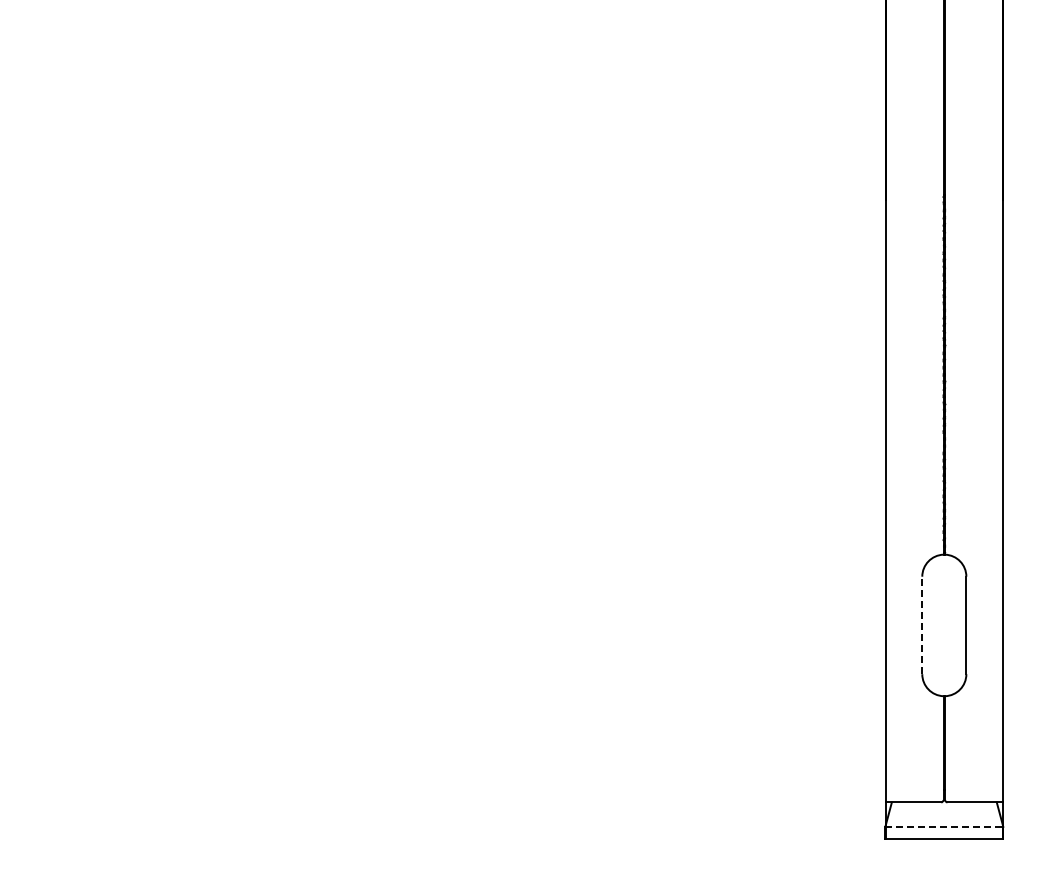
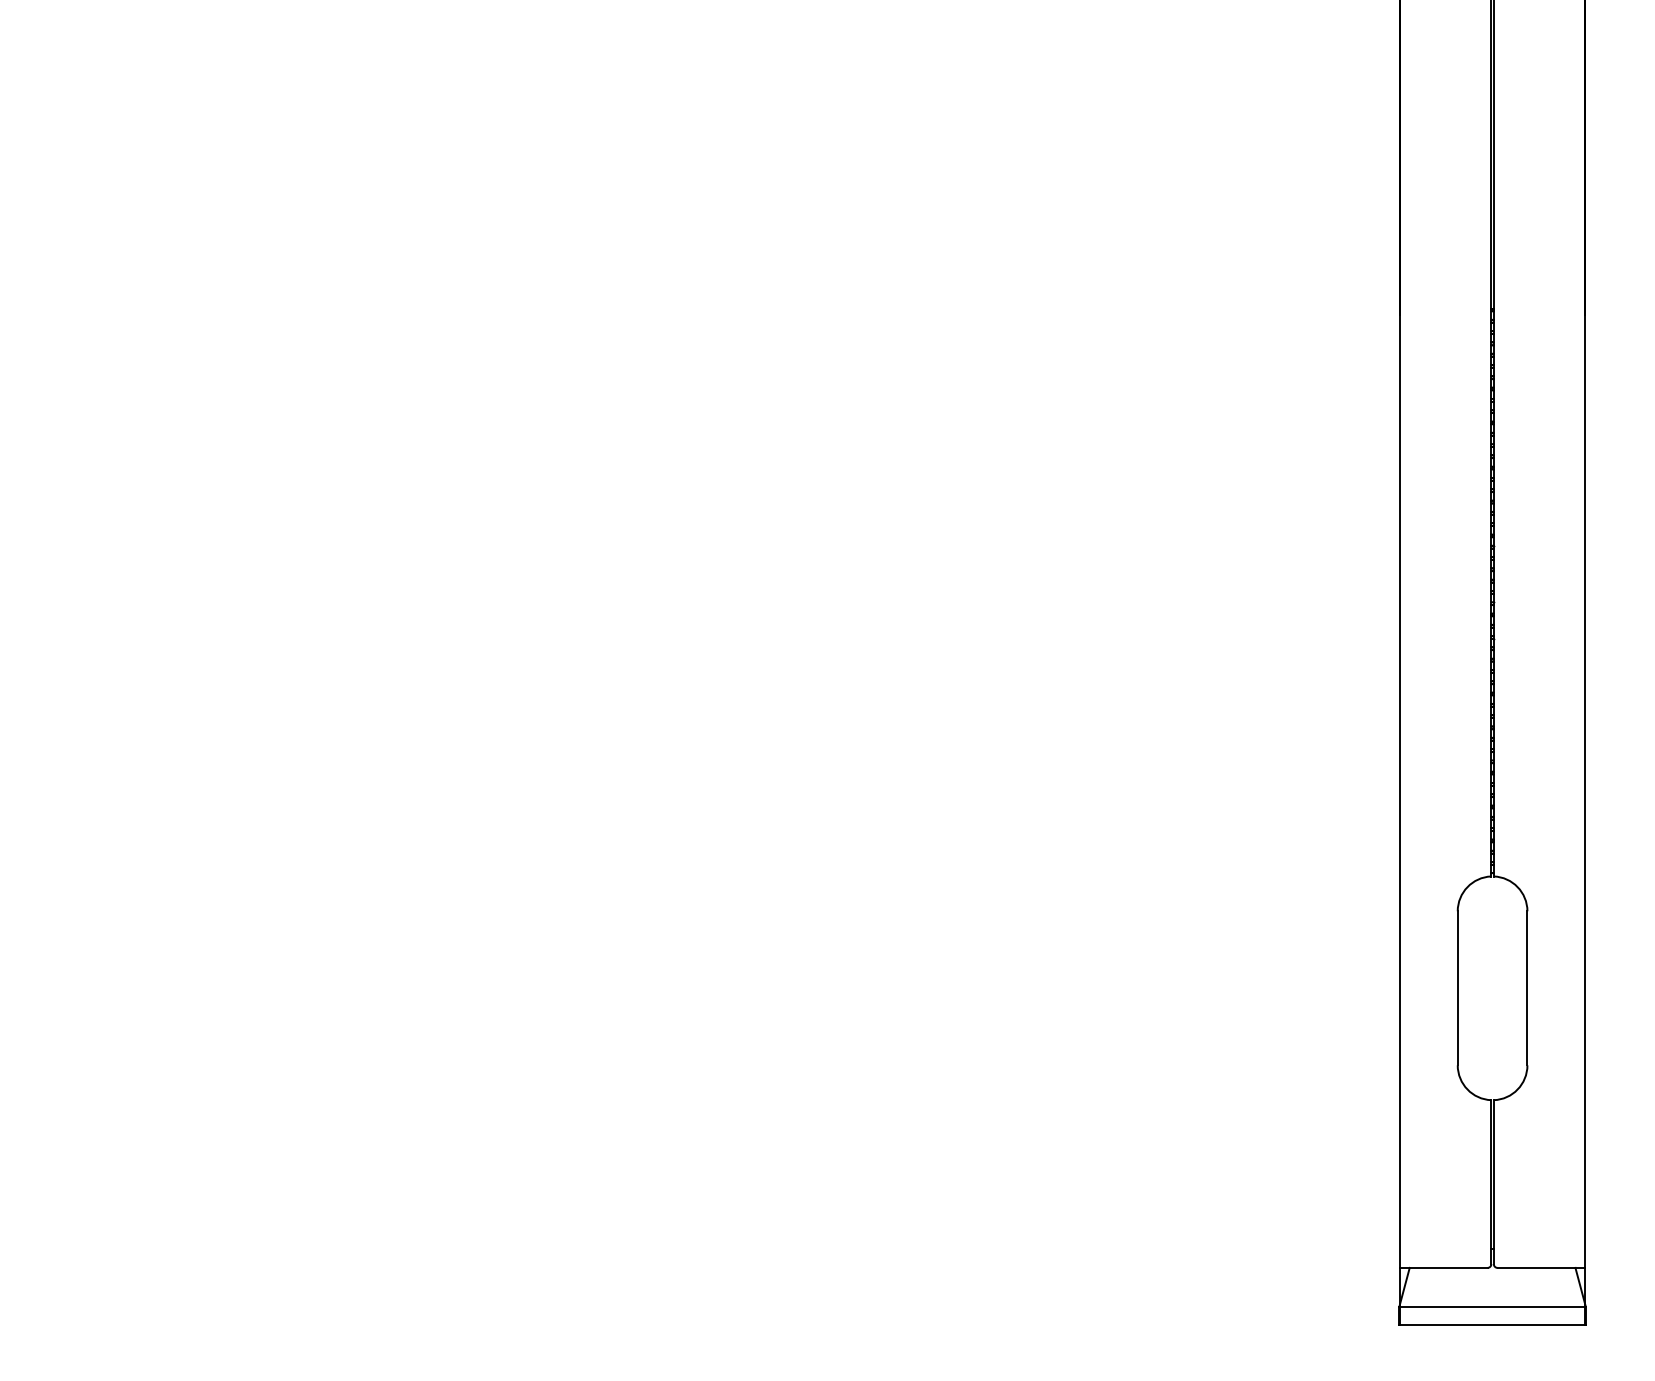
line: (922, 625) -> (1458, 988), dashed -> solid
line: (944, 826) -> (1492, 1306), dashed -> solid

